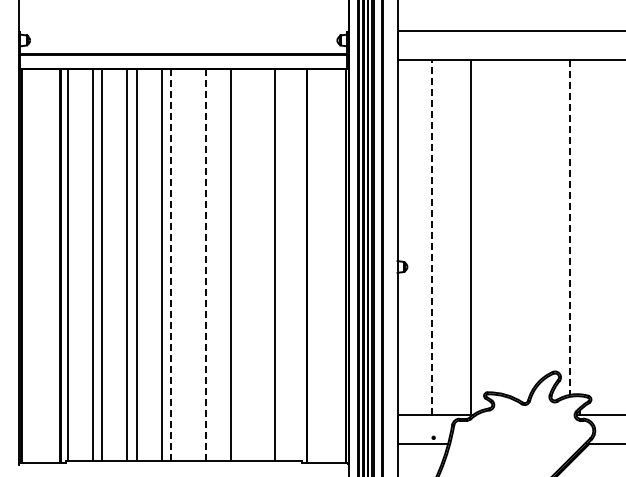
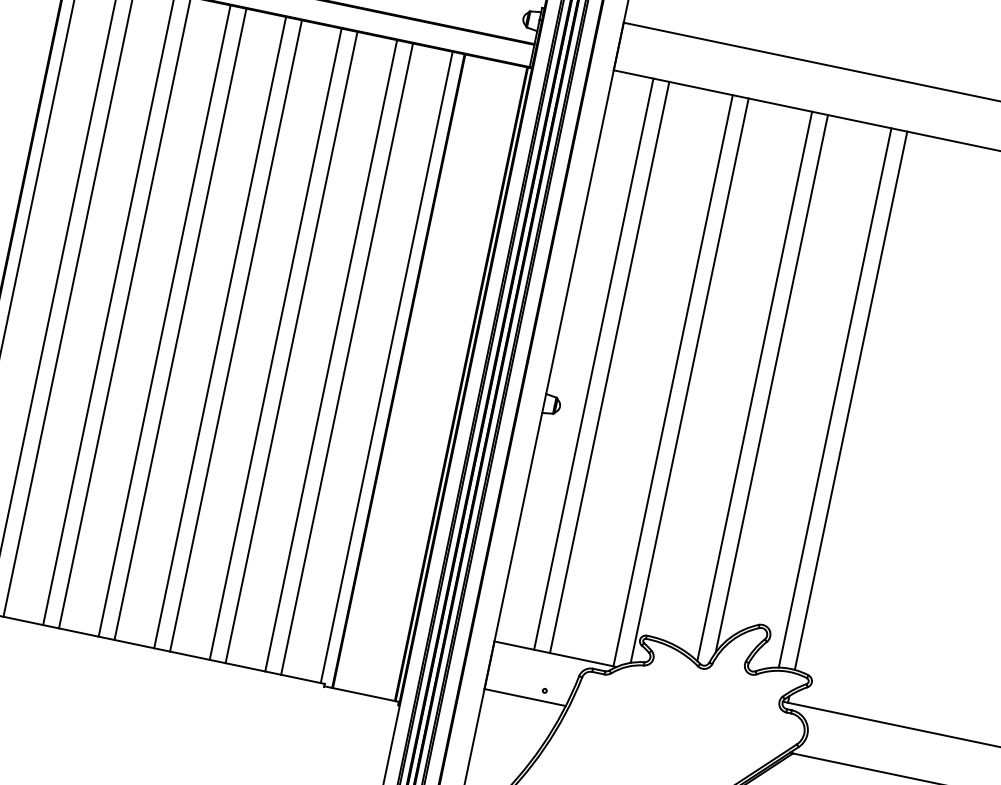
line: (530, 226) -> (771, 383), added
line: (579, 227) -> (850, 401), added
line: (569, 228) -> (834, 399), dashed -> solid
line: (520, 230) -> (754, 386), added
line: (481, 235) -> (689, 381), added
line: (432, 236) -> (610, 366), dashed -> solid
line: (422, 237) -> (594, 364), added
line: (171, 265) -> (180, 325), dashed -> solid
line: (196, 265) -> (220, 333), added
line: (205, 265) -> (235, 336), dashed -> solid
line: (240, 265) -> (291, 348), added
line: (264, 265) -> (330, 356), added
line: (299, 265) -> (386, 368), added

